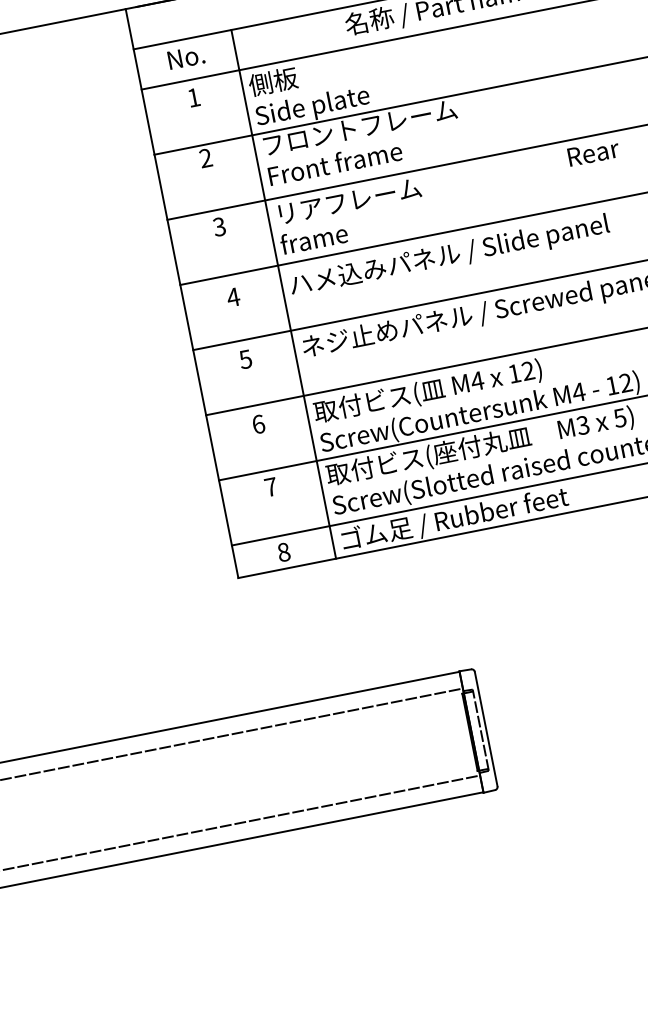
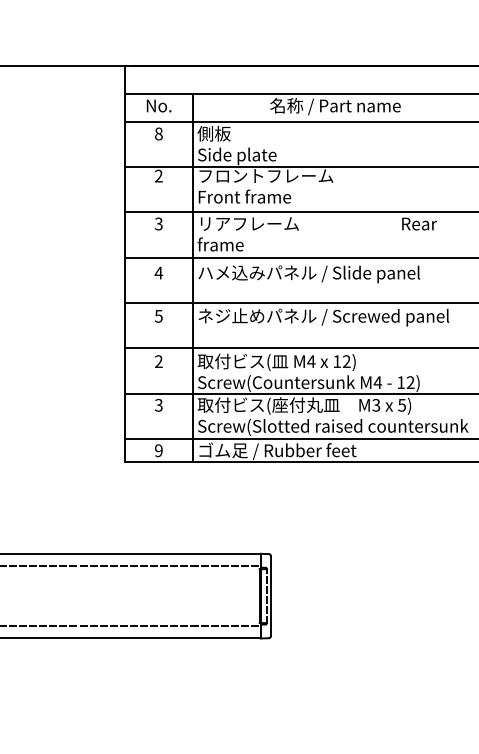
text: (193, 97) -> (158, 133), 1 -> 8
text: (258, 424) -> (158, 361), 6 -> 2
text: (270, 486) -> (158, 404), 7 -> 3
text: (283, 552) -> (158, 450), 8 -> 9

